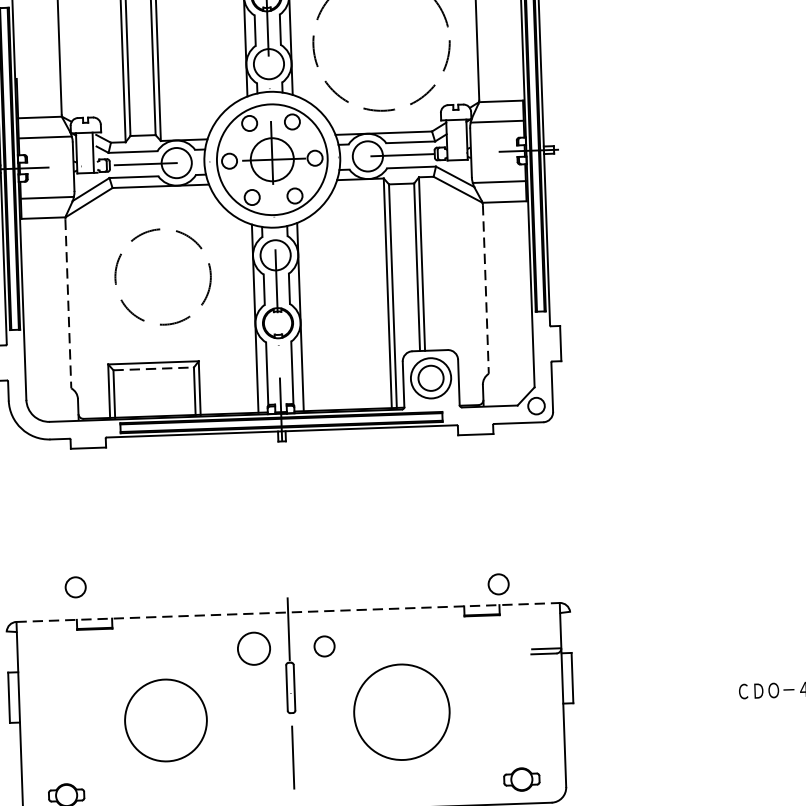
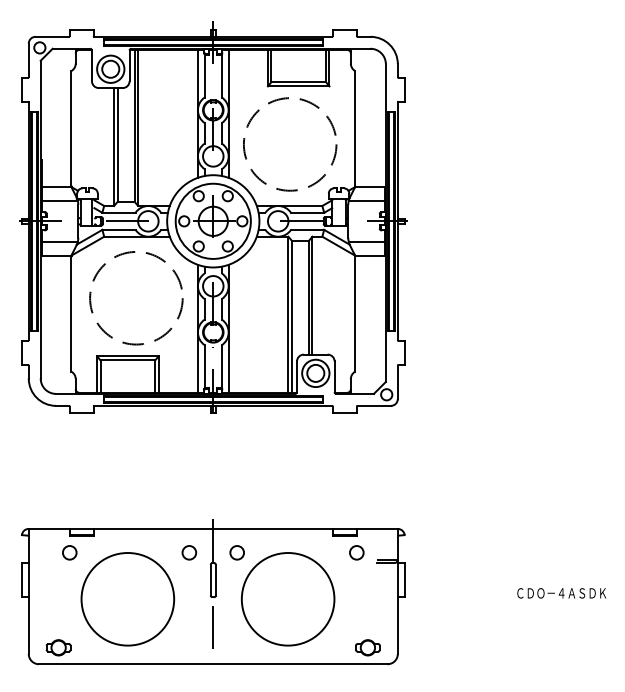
circle: (163, 277) -> (136, 298), size x1.43
line: (486, 289) -> (355, 314), dashed -> solid
line: (68, 304) -> (71, 314), dashed -> solid
line: (154, 368) -> (128, 360), dashed -> solid
circle: (498, 583) -> (356, 552), moved
circle: (75, 586) -> (69, 552), moved
line: (288, 611) -> (213, 528), dashed -> solid
circle: (254, 648) -> (189, 552), size x0.62
circle: (400, 712) -> (287, 599), size x1.43
circle: (165, 720) -> (127, 599), size x1.67

